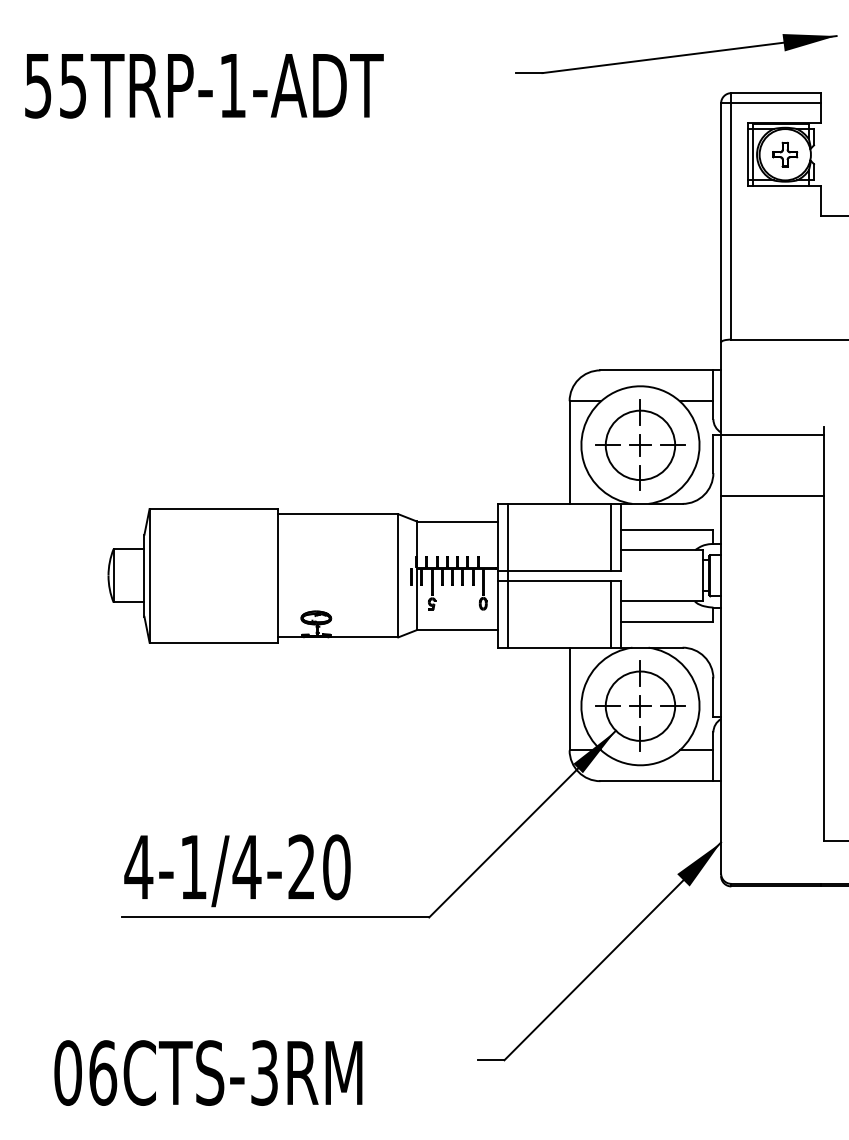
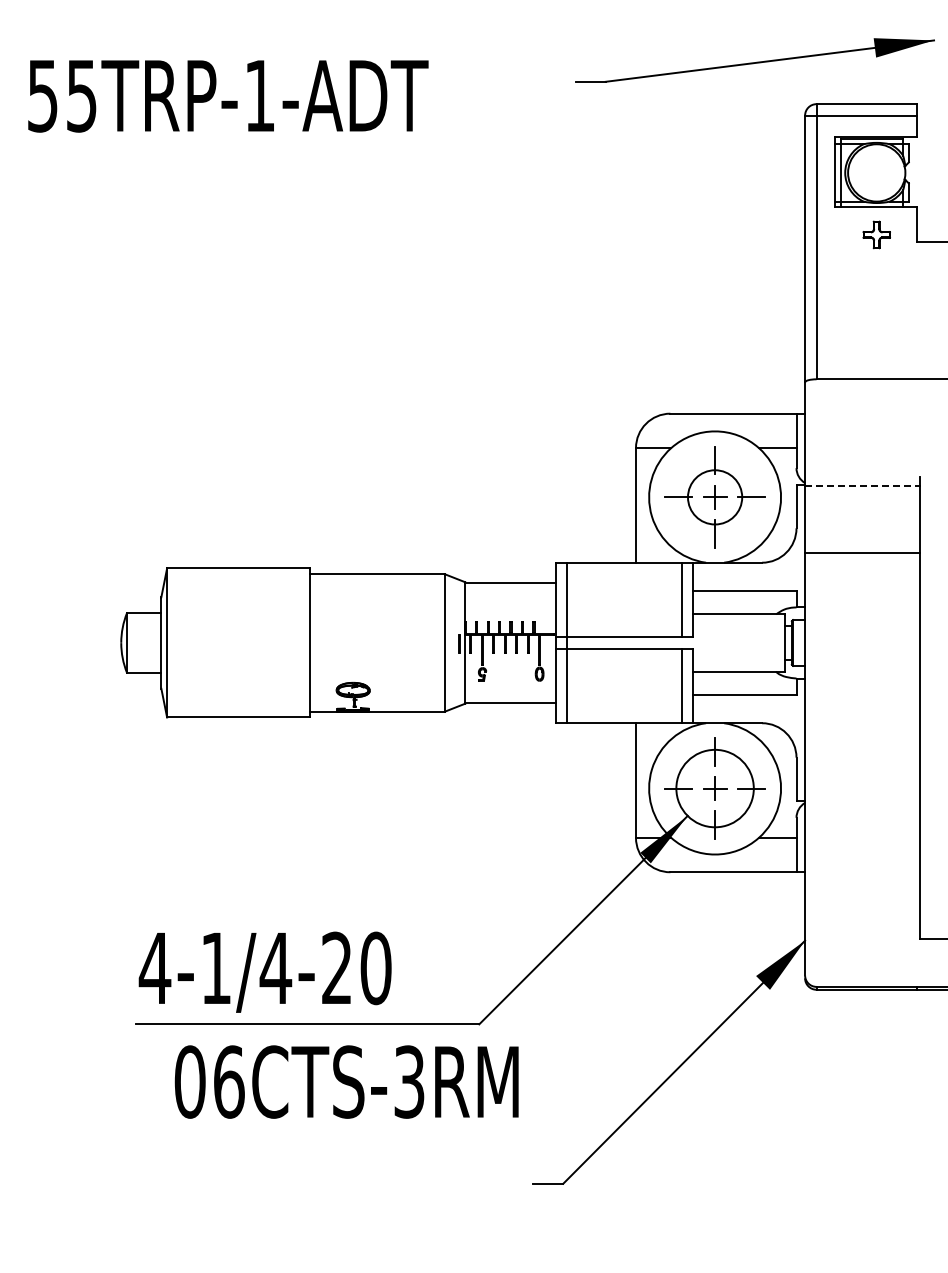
part: (785, 154) -> (876, 234), moved
line: (772, 435) -> (862, 486), solid -> dashed
circle: (639, 445) -> (714, 497), size x0.7
text: (208, 1072) -> (346, 1081), moved

